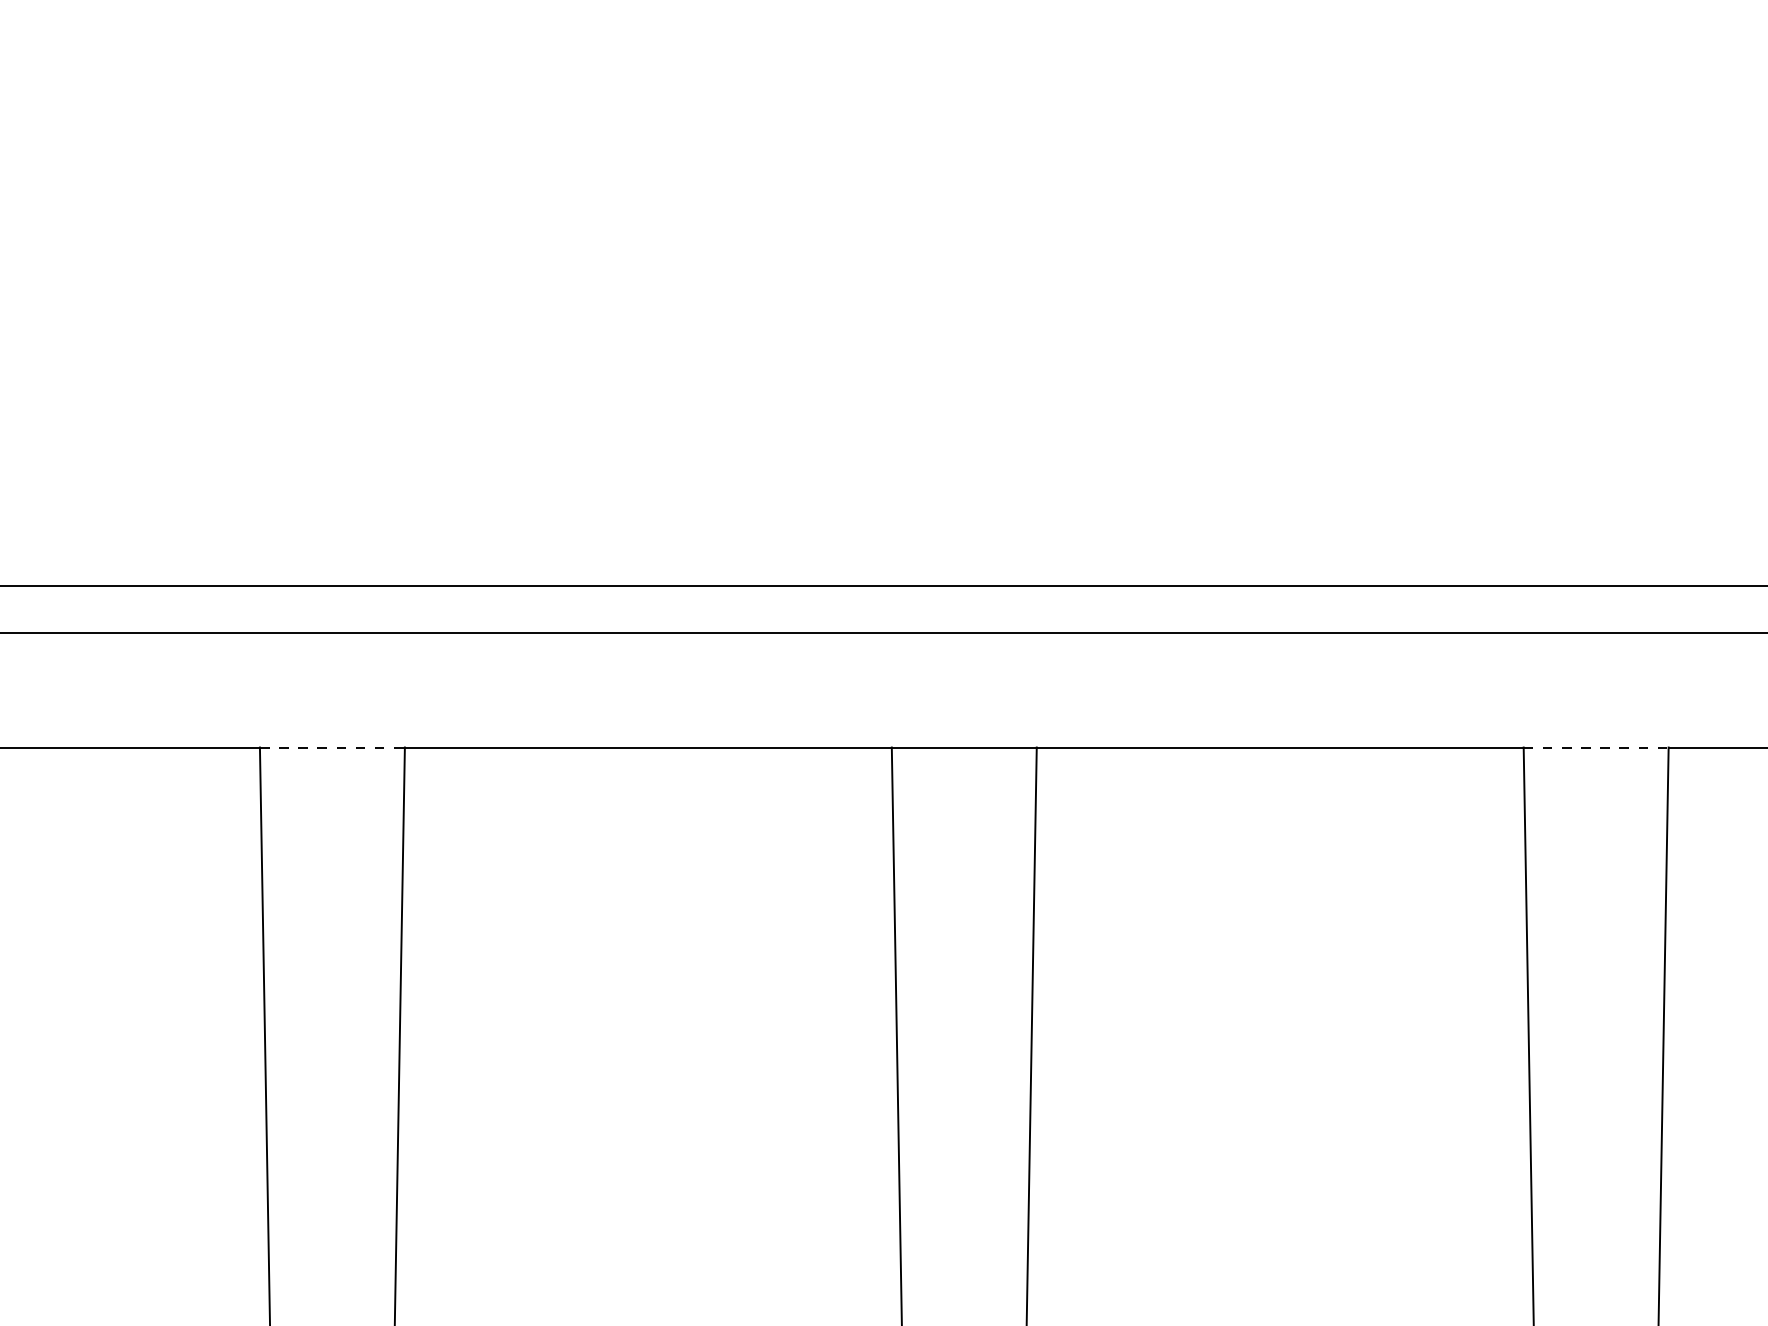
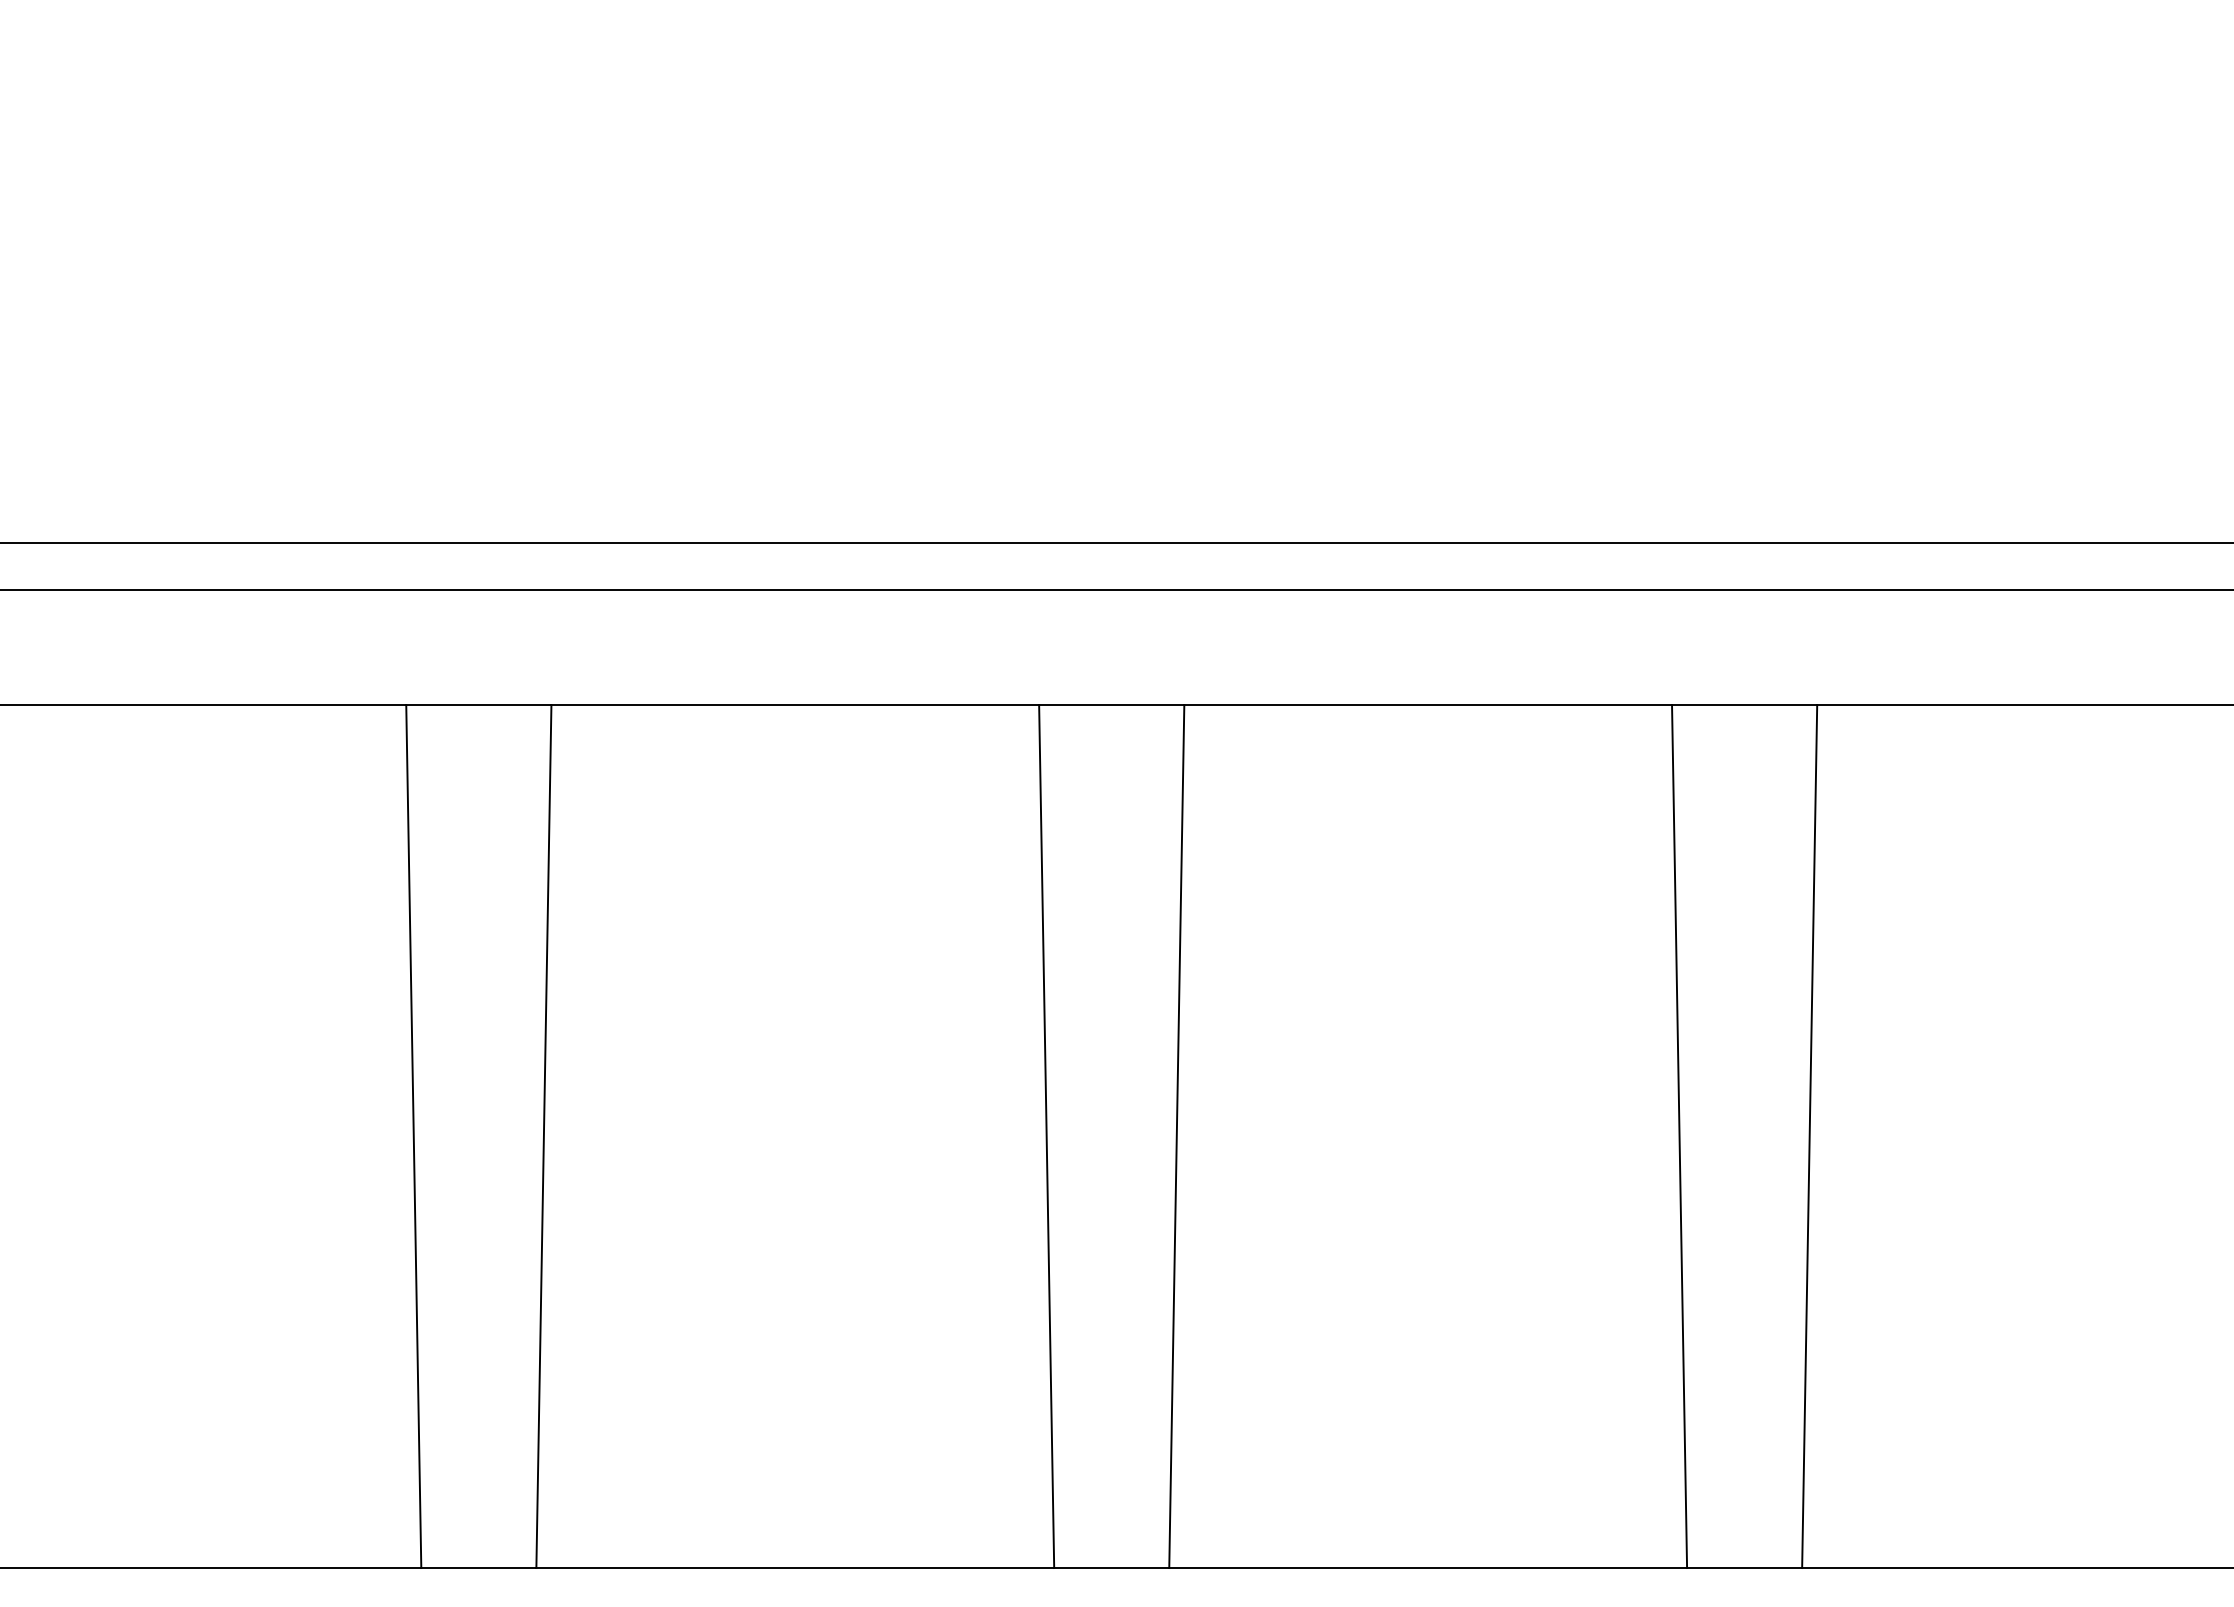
line: (332, 747) -> (478, 705), dashed -> solid
line: (1596, 747) -> (1744, 705), dashed -> solid

